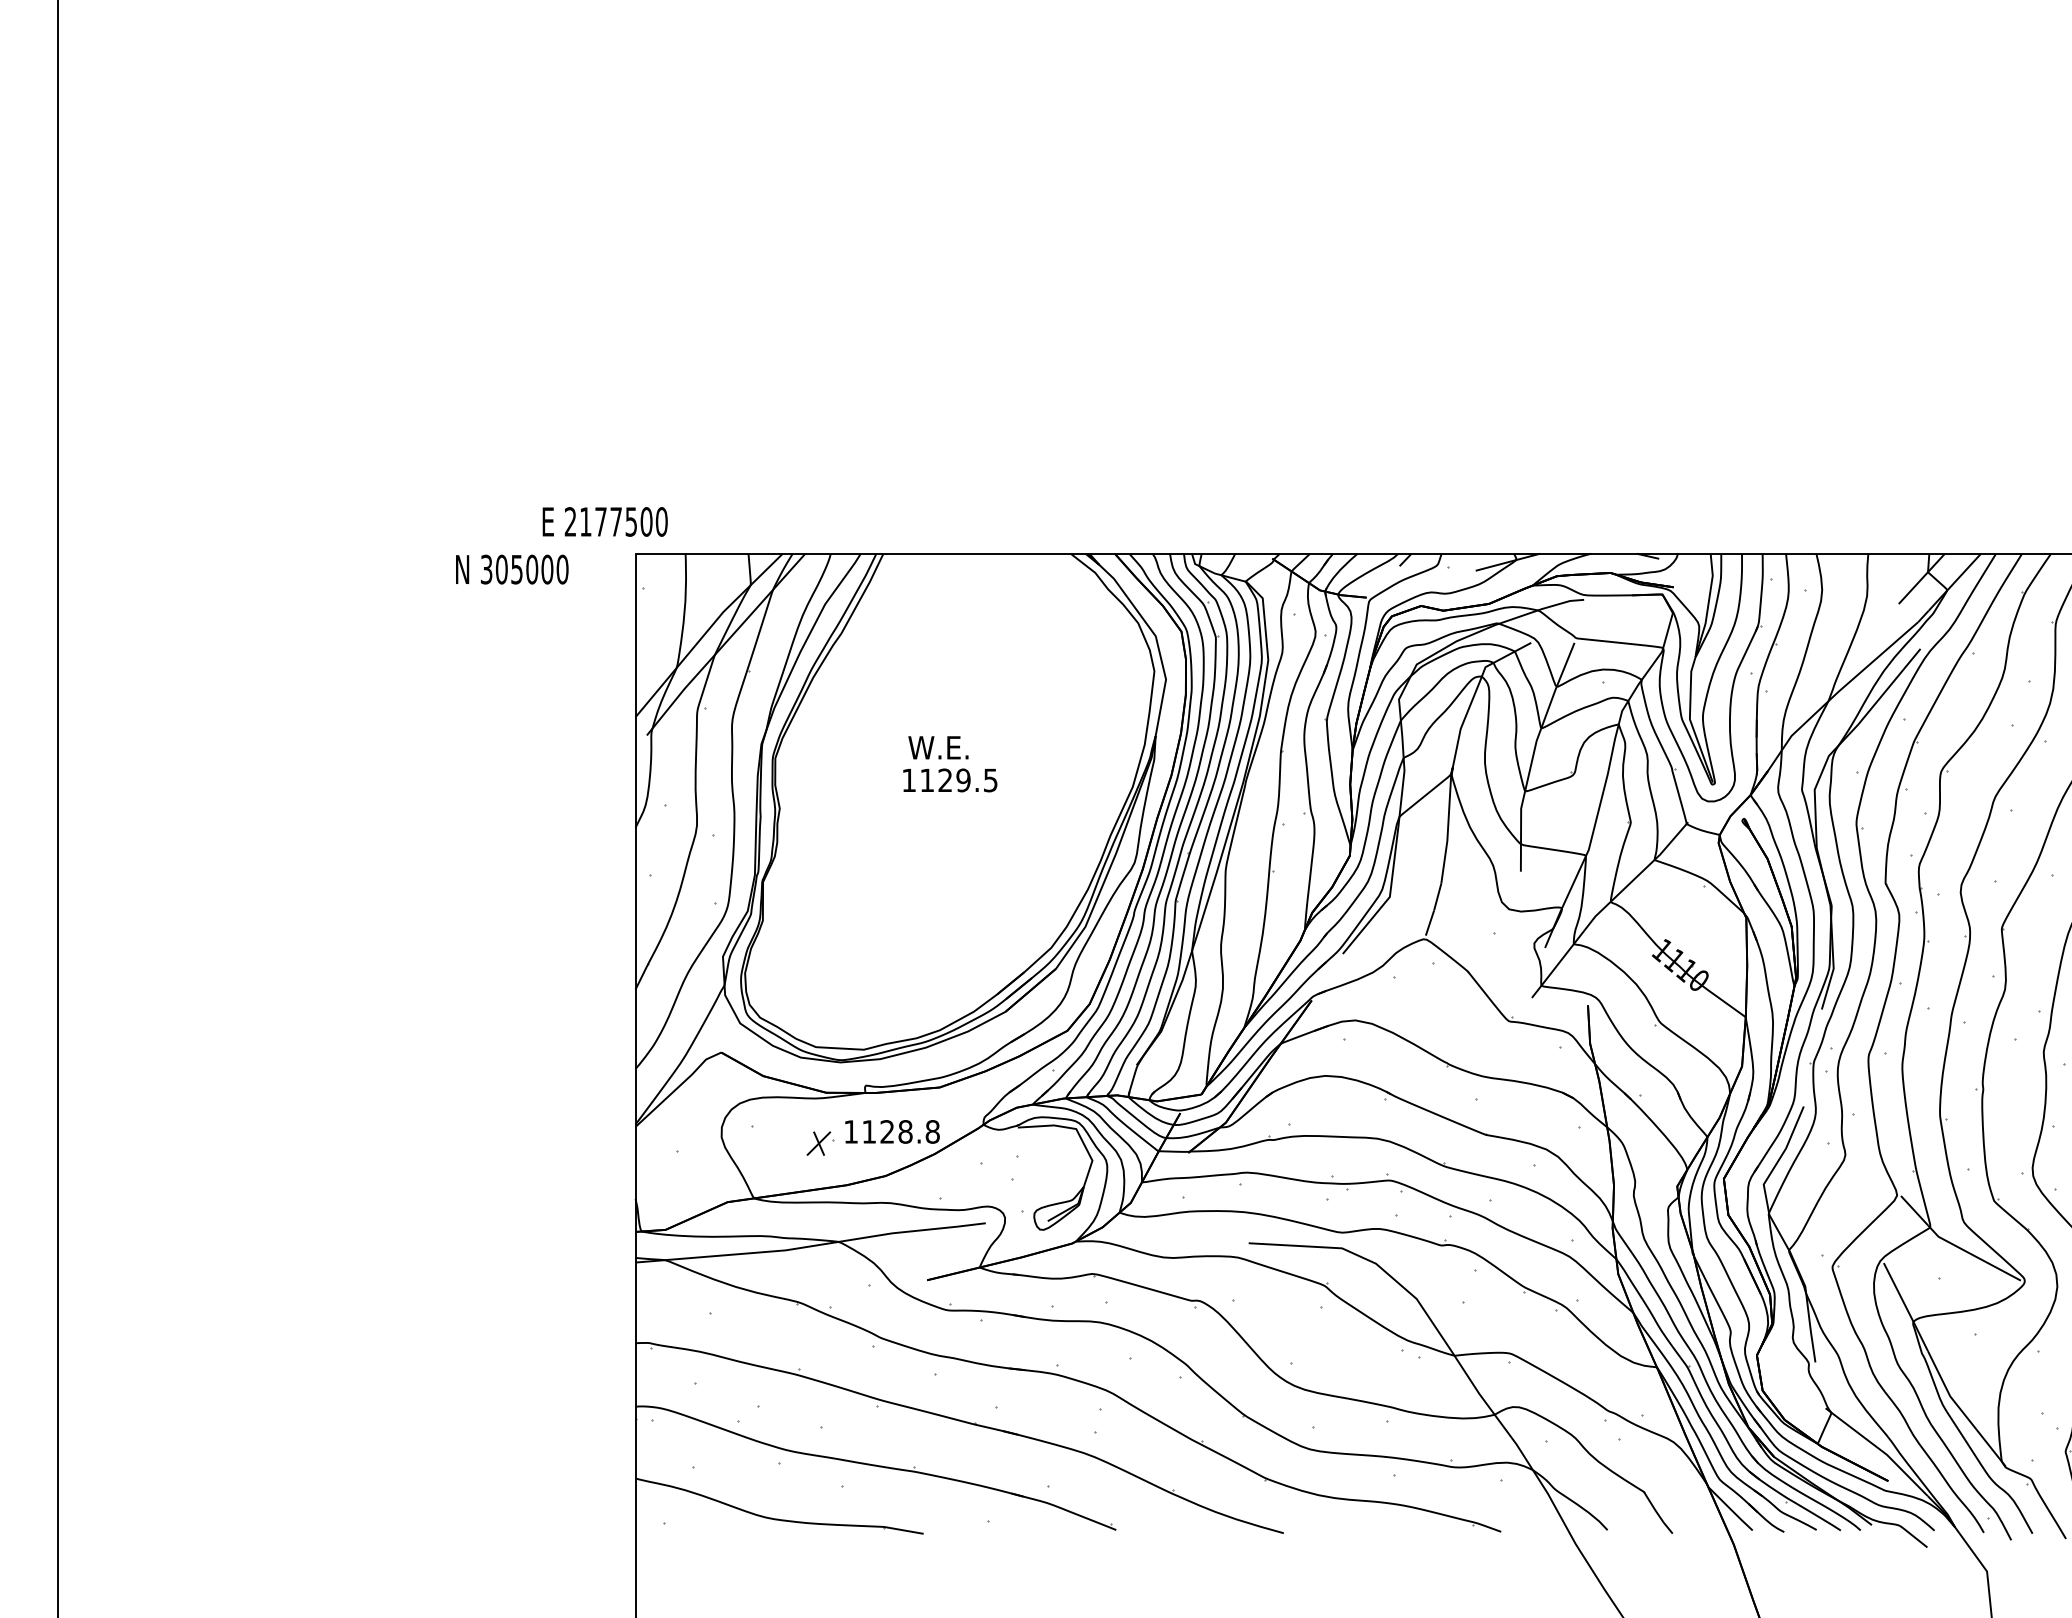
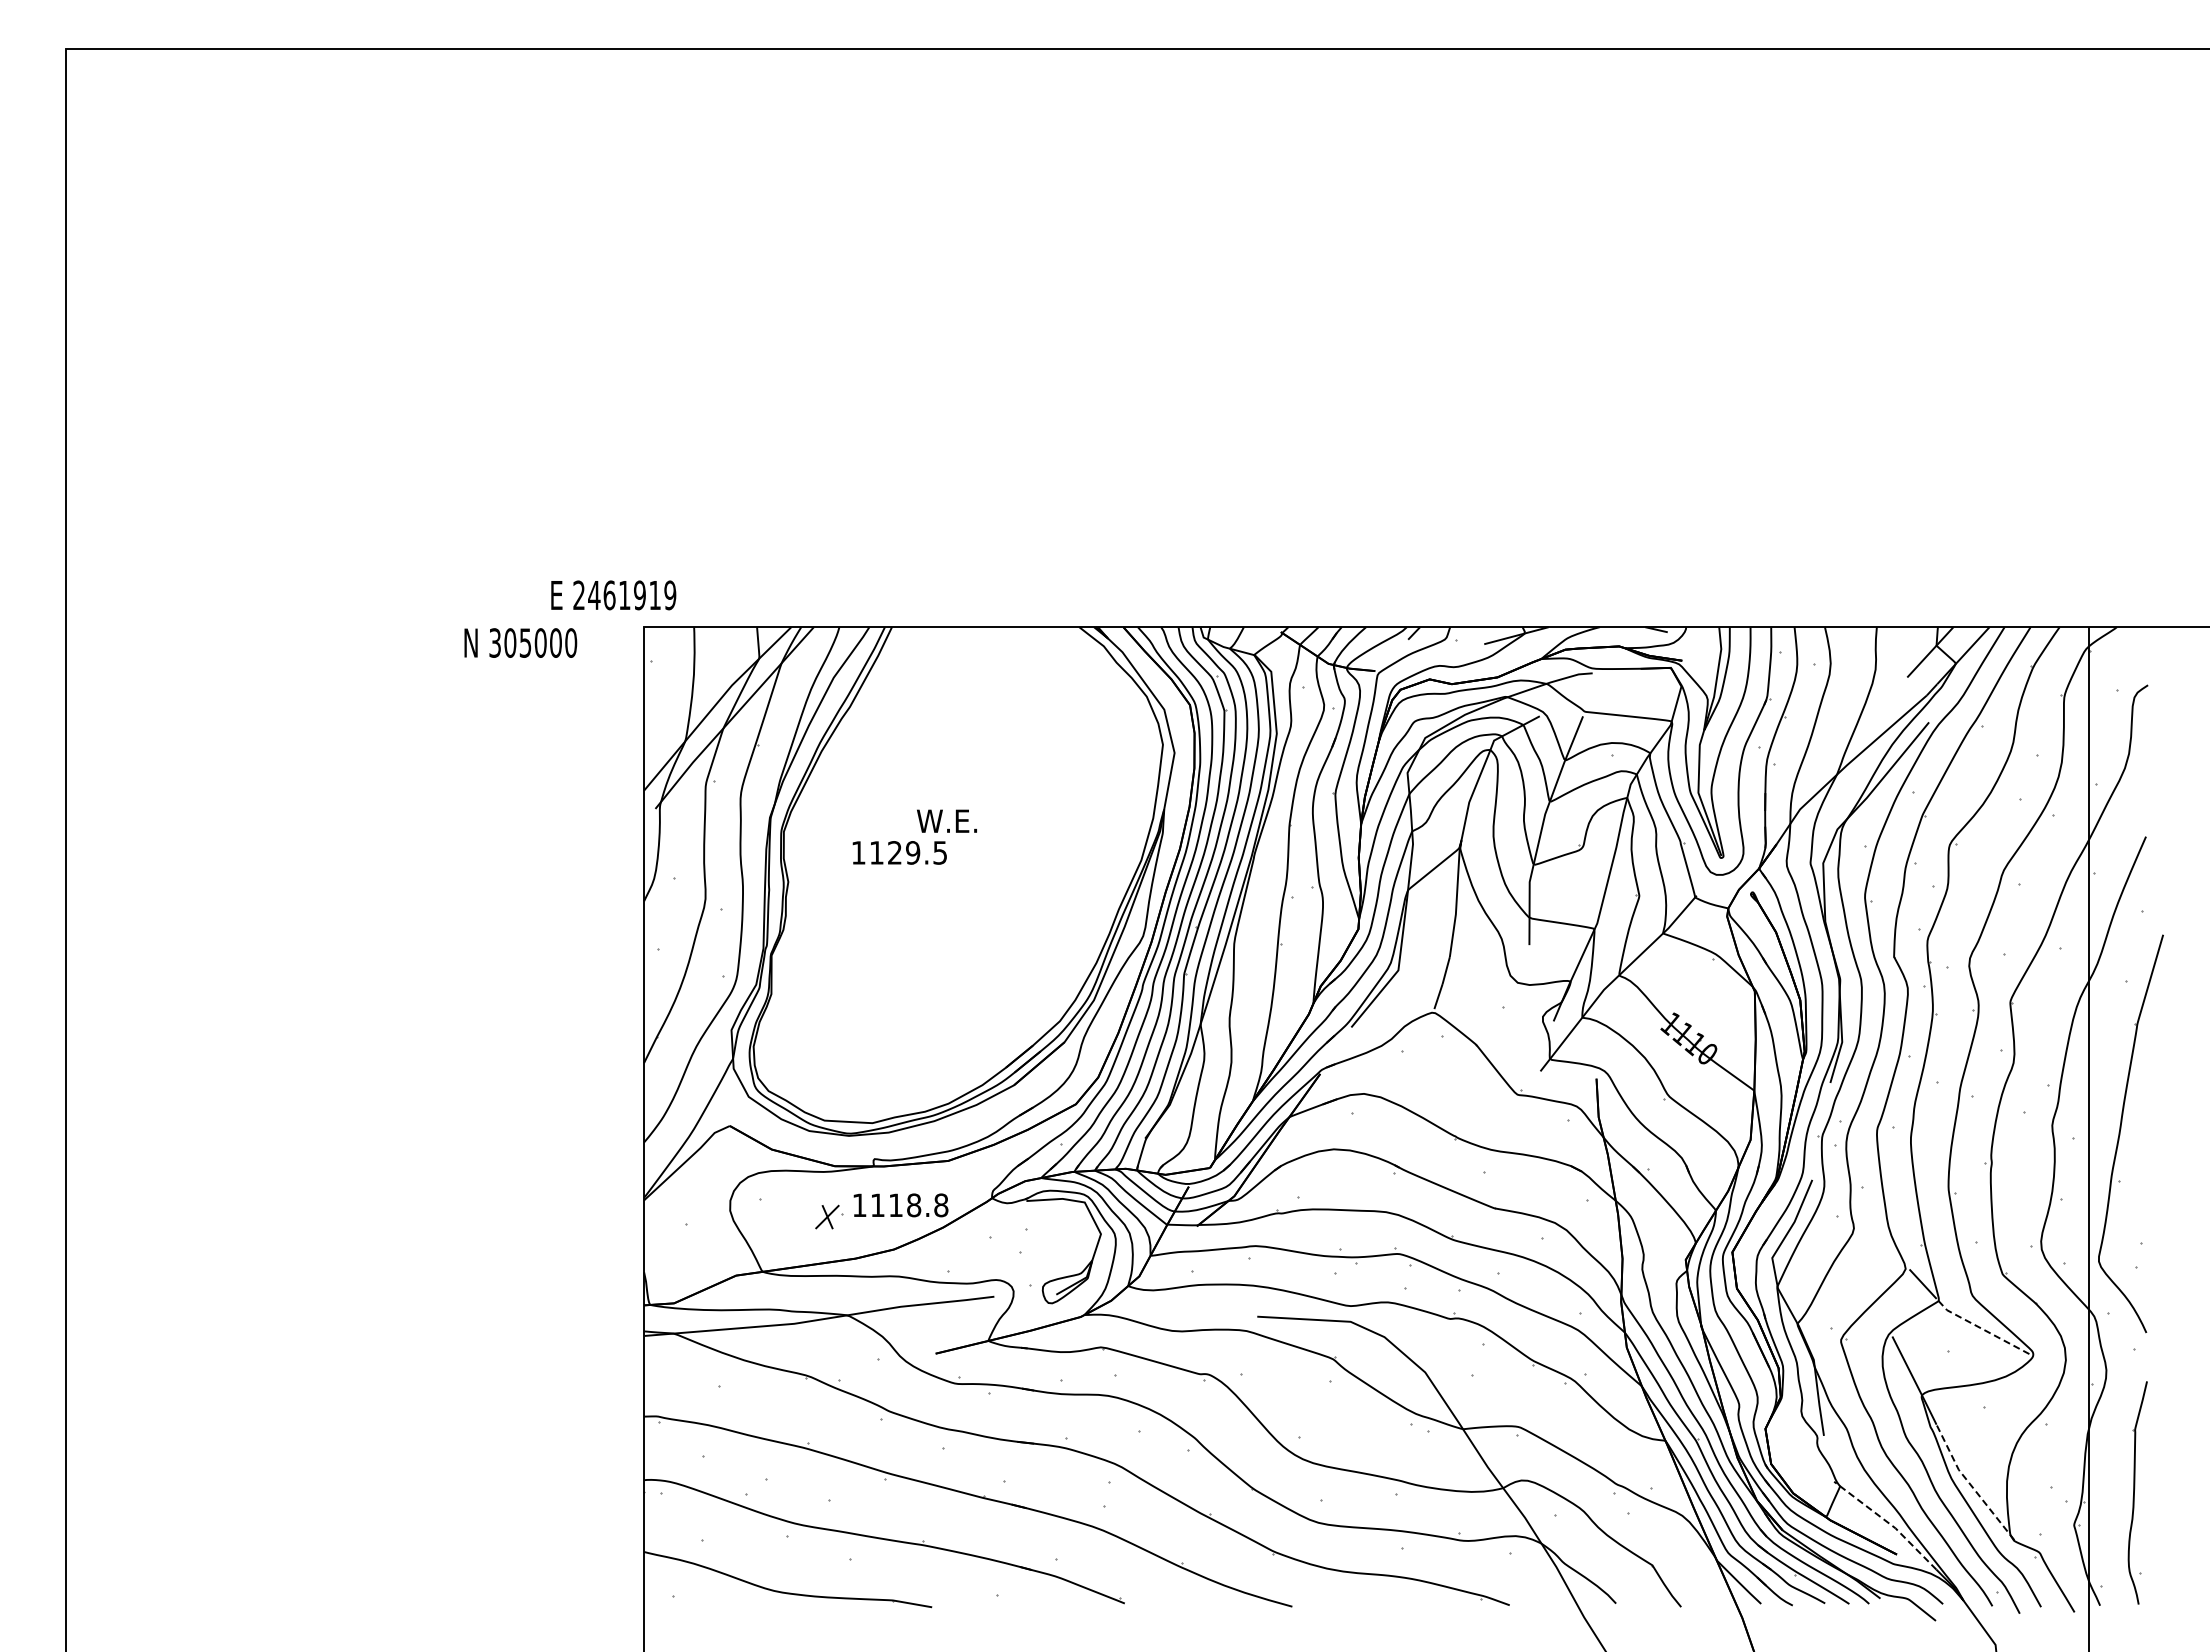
text: (623, 522) -> (632, 595), 2177500 -> 2461919
text: (949, 780) -> (899, 852), moved
text: (886, 1131) -> (895, 1204), 1128.8 -> 1118.8
line: (1971, 1254) -> (1980, 1327), solid -> dashed
line: (1961, 1411) -> (1970, 1484), solid -> dashed
line: (1879, 1449) -> (1888, 1522), solid -> dashed

